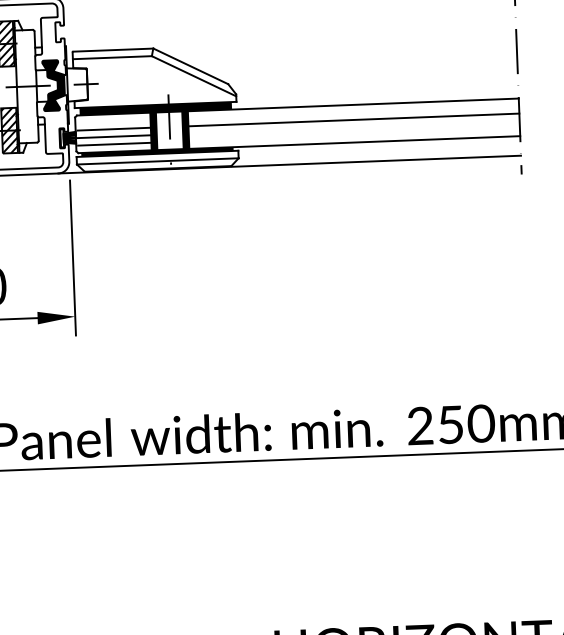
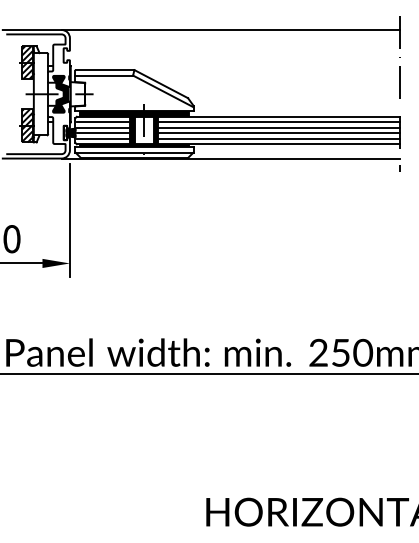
line: (353, 112) -> (278, 122), added
line: (113, 121) -> (103, 122), added
line: (353, 127) -> (278, 133), added
line: (354, 134) -> (278, 138), added

